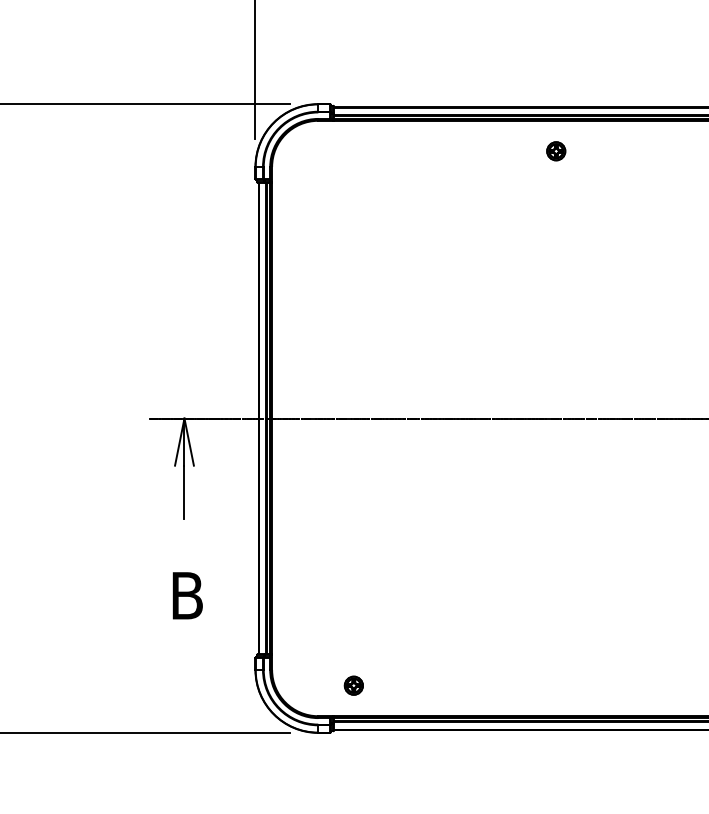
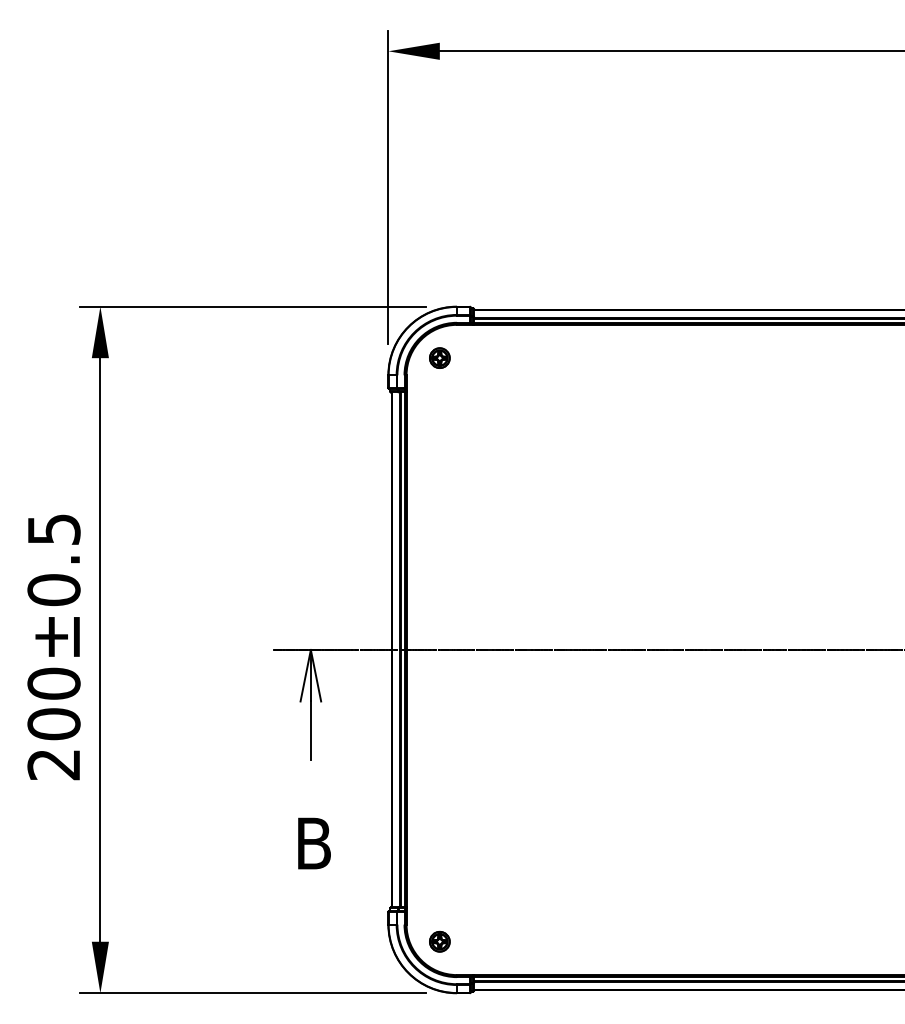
part: (555, 150) -> (439, 357), moved
part: (353, 685) -> (439, 941), moved

